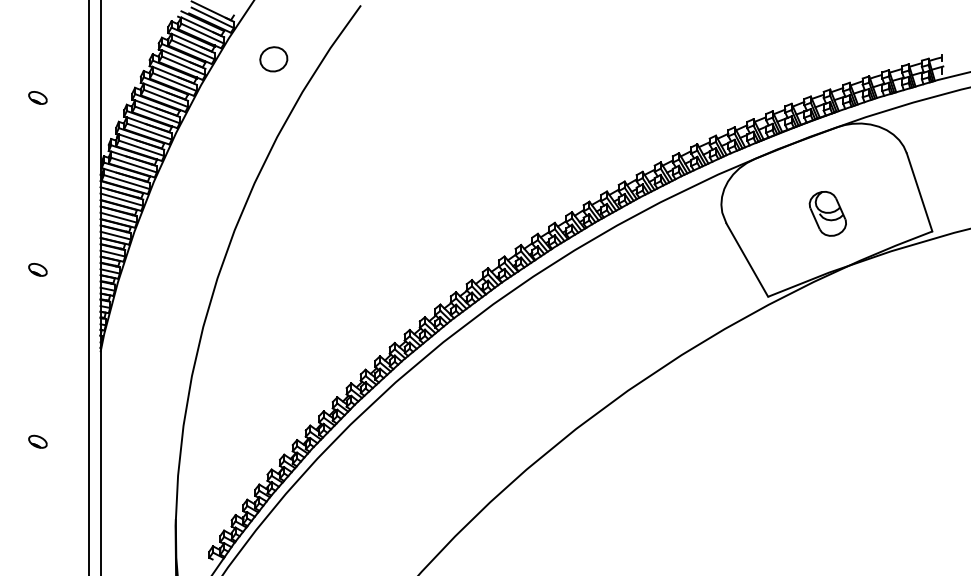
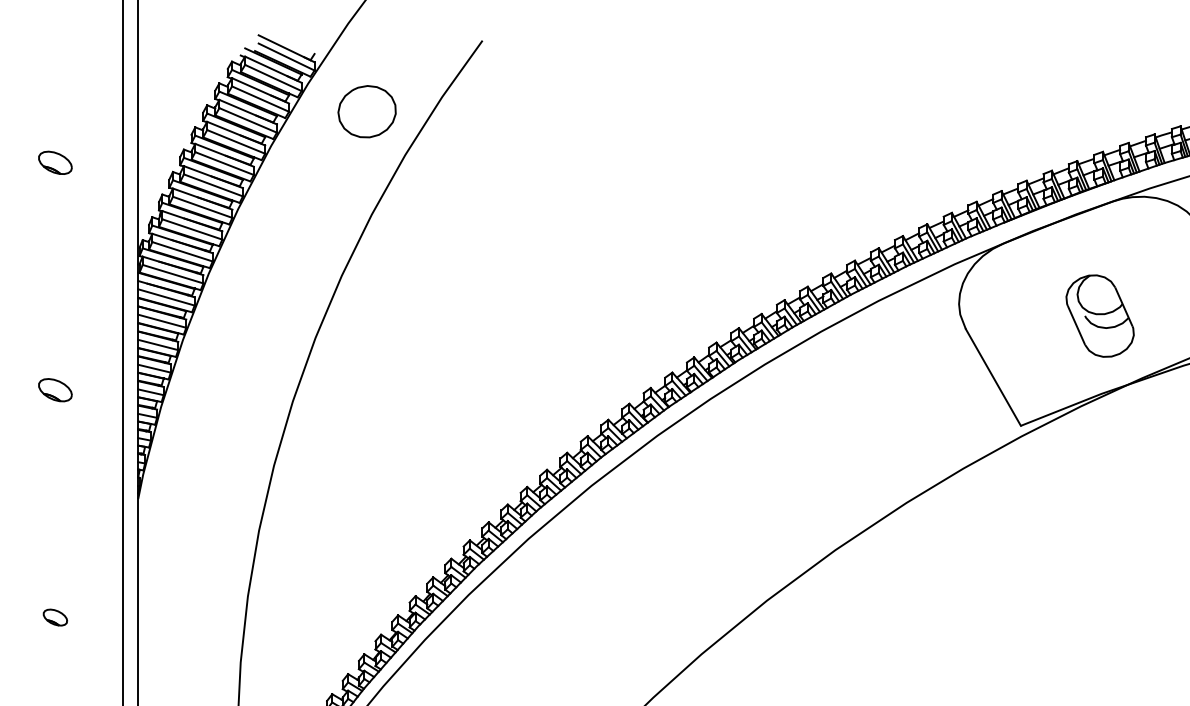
part: (273, 59) -> (366, 112), size x1.6
part: (37, 97) -> (54, 162), size x1.4
part: (827, 213) -> (1099, 315), size x1.4
part: (37, 269) -> (54, 389), size x1.4

